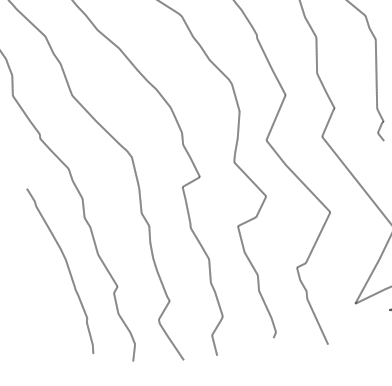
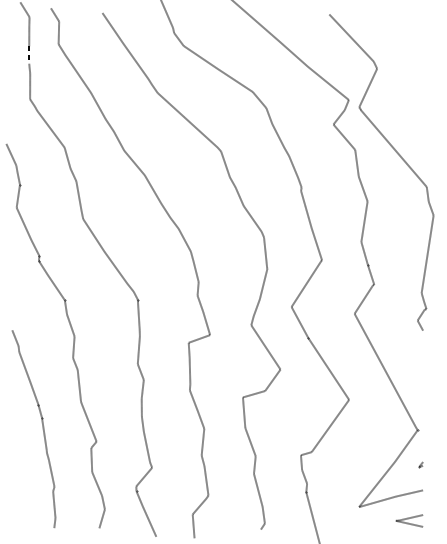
curve: (68, 269) -> (42, 428), moved

